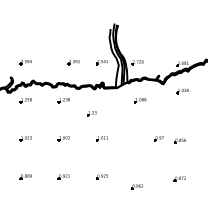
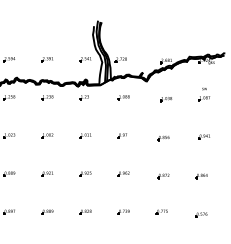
part: (73, 62) -> (46, 59), moved
part: (183, 91) -> (166, 99), moved
part: (91, 113) -> (83, 97), moved
part: (158, 138) -> (121, 135), moved
part: (137, 186) -> (123, 173), moved

